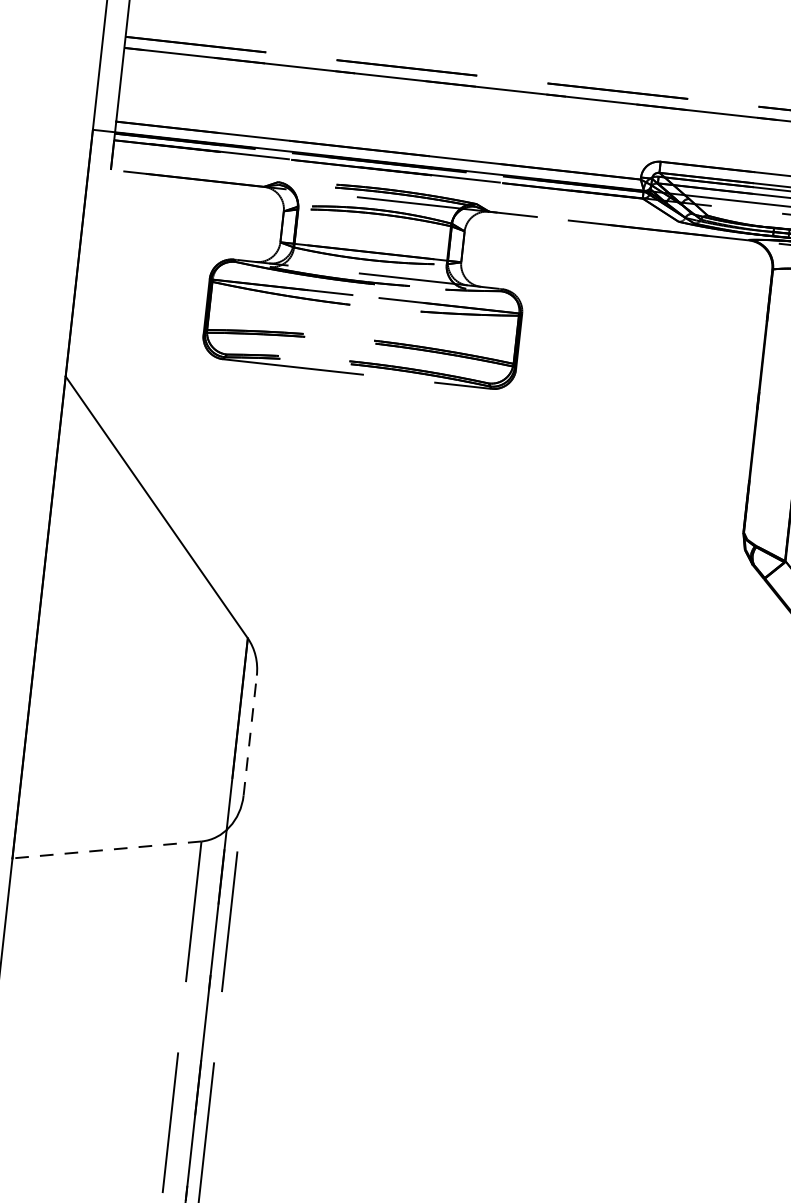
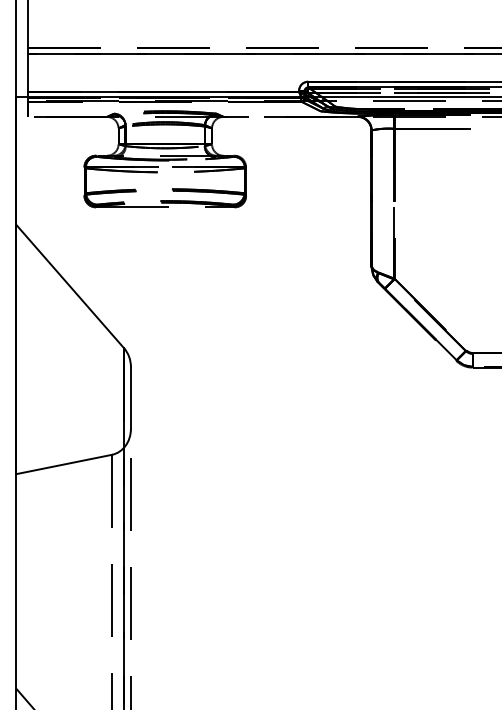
line: (249, 734) -> (130, 397), dashed -> solid
line: (107, 850) -> (64, 464), dashed -> solid

